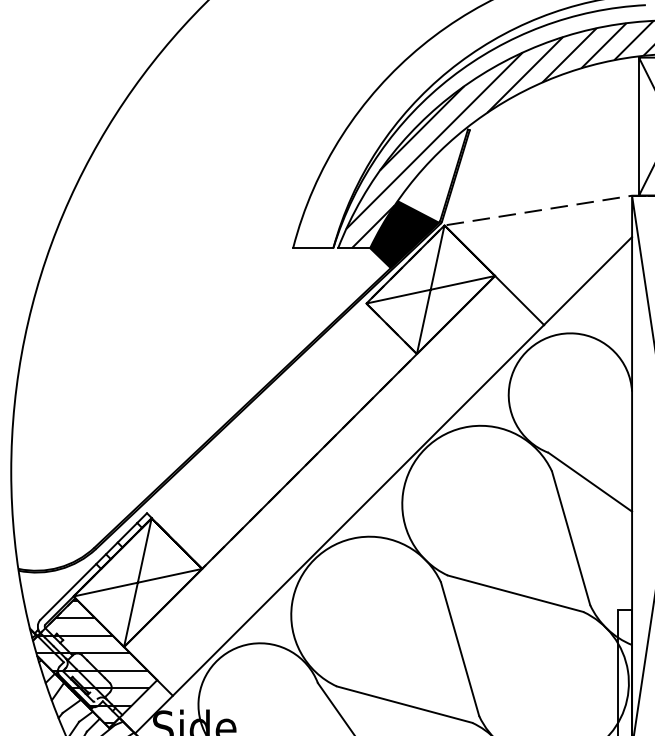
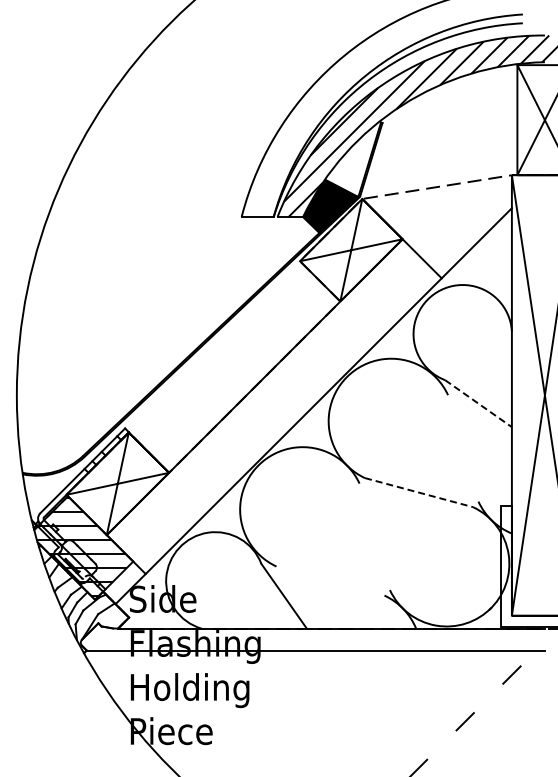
line: (590, 481) -> (478, 403), solid -> dashed
line: (571, 538) -> (463, 448), removed
line: (516, 593) -> (419, 492), solid -> dashed
line: (459, 648) -> (374, 536), removed
line: (404, 703) -> (330, 580), removed

